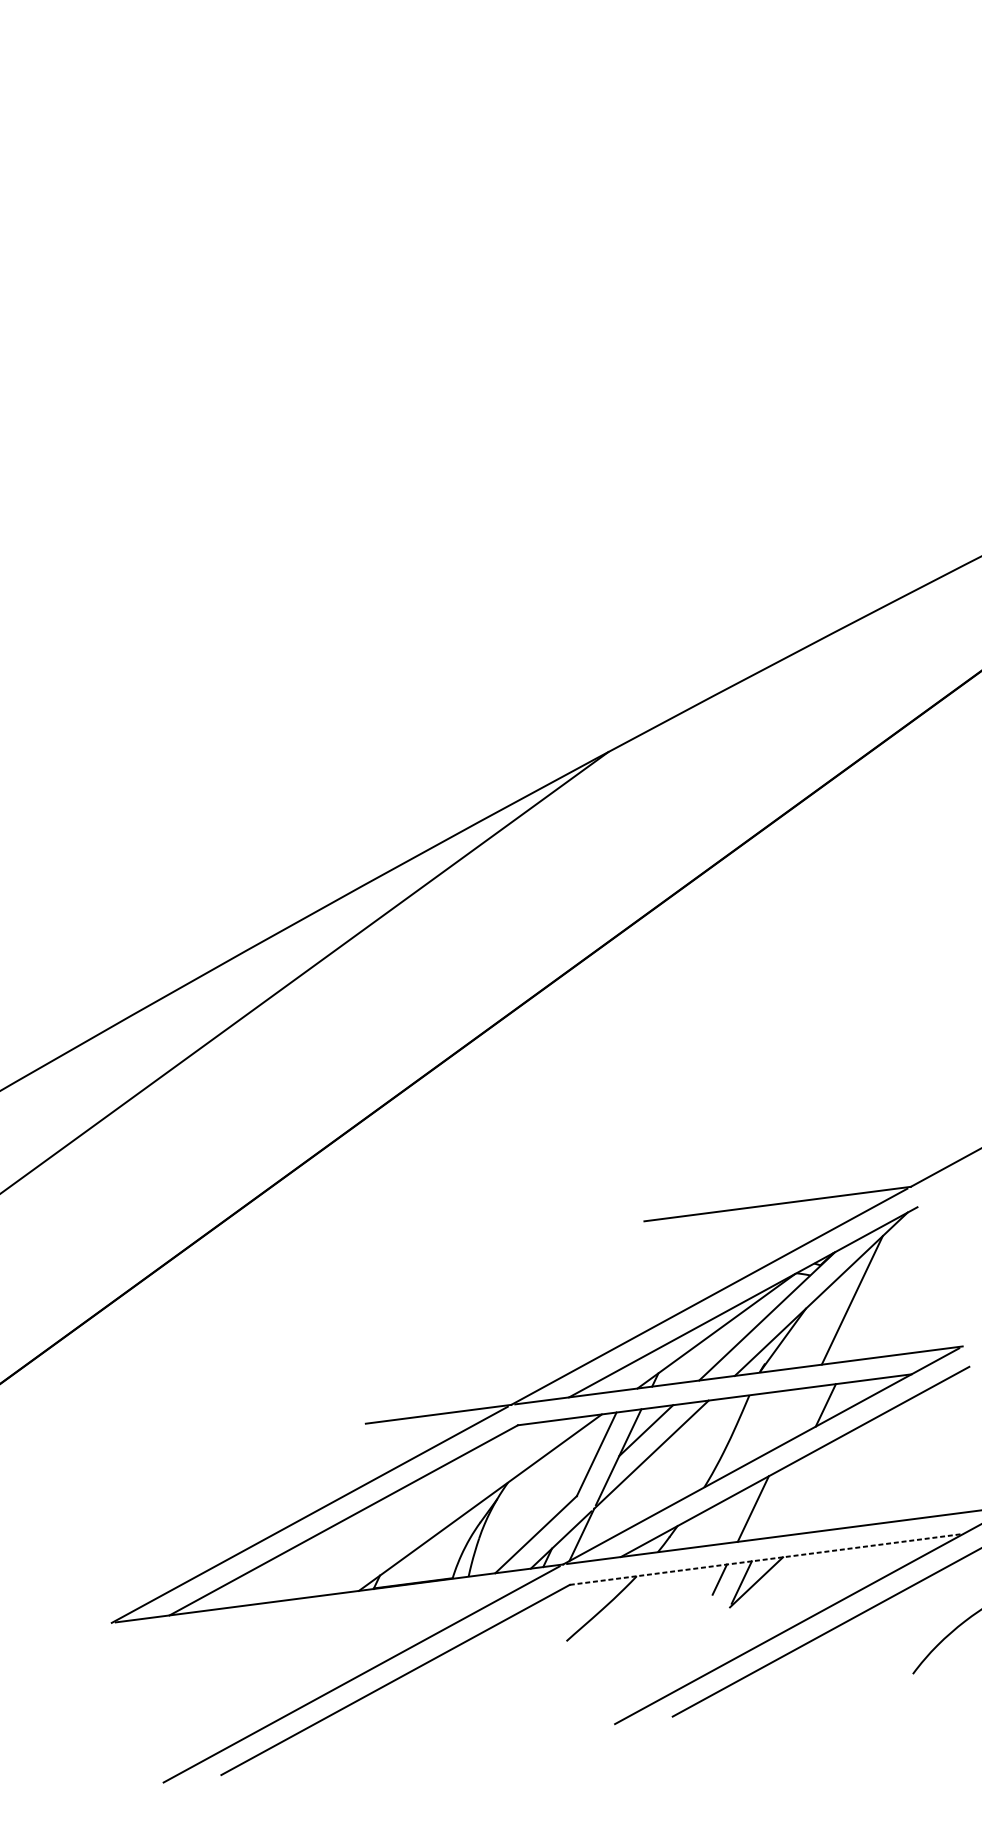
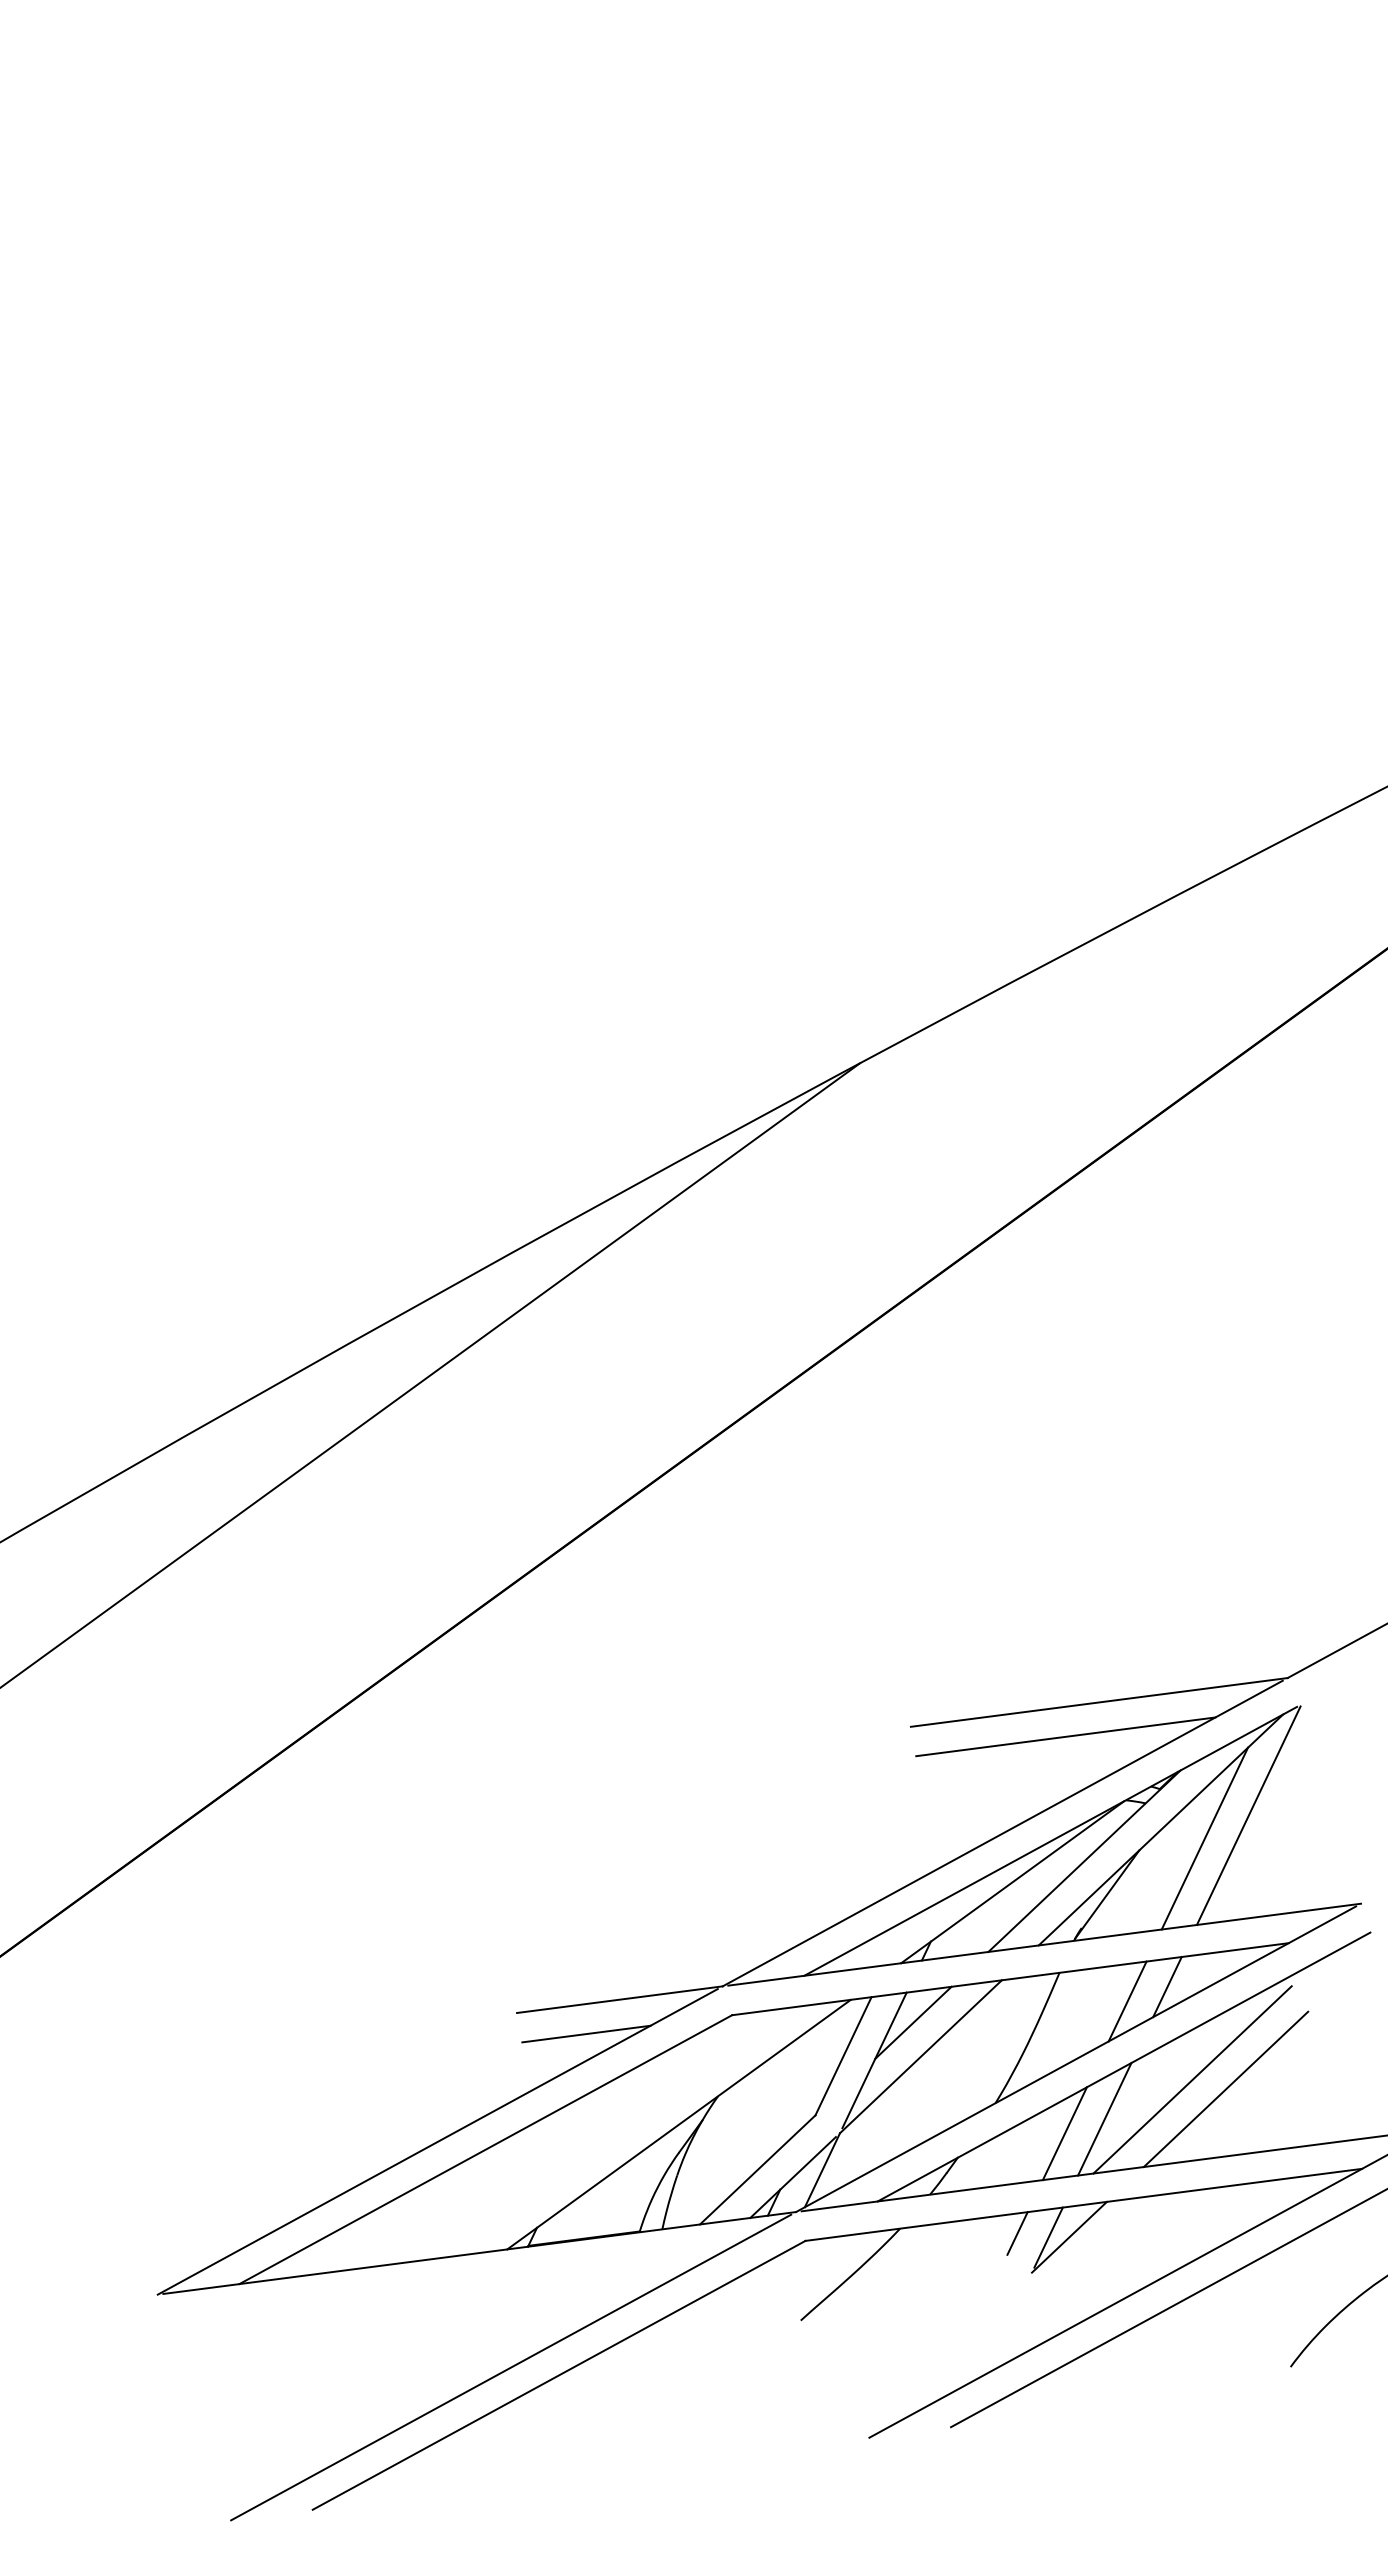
line: (753, 1228) -> (1065, 1736), added
line: (883, 1284) -> (1248, 1815), added
line: (797, 1415) -> (1127, 2001), added
line: (414, 1438) -> (586, 2033), added
line: (843, 1470) -> (1192, 2079), added
line: (866, 1477) -> (1225, 2089), added
line: (781, 1498) -> (1104, 2118), added
line: (766, 1559) -> (1083, 2204), dashed -> solid

